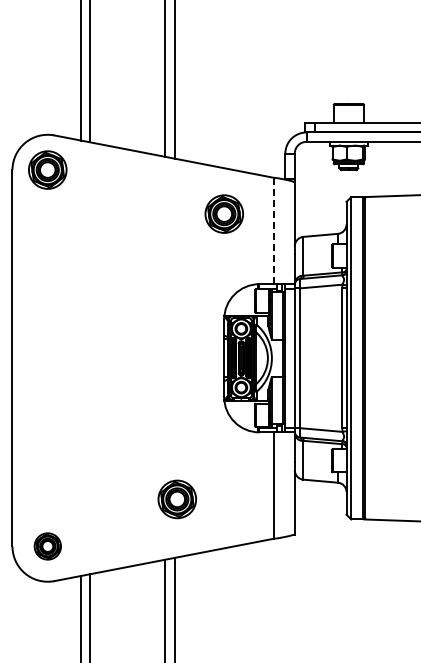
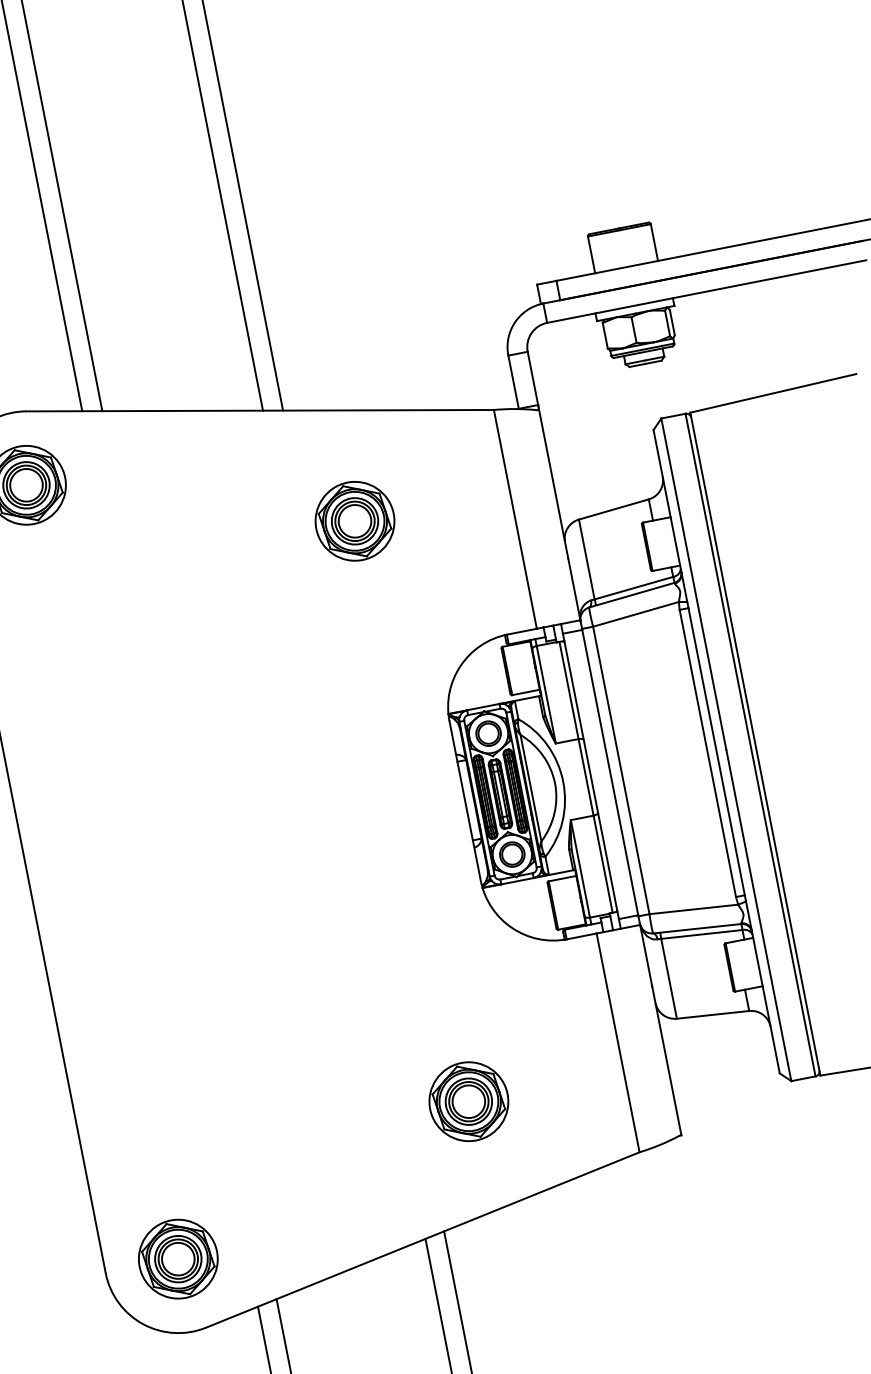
part: (223, 213) -> (353, 520), moved
line: (273, 230) -> (514, 518), dashed -> solid
part: (176, 499) -> (467, 1102), moved
part: (47, 546) -> (177, 1259), size x1.43

